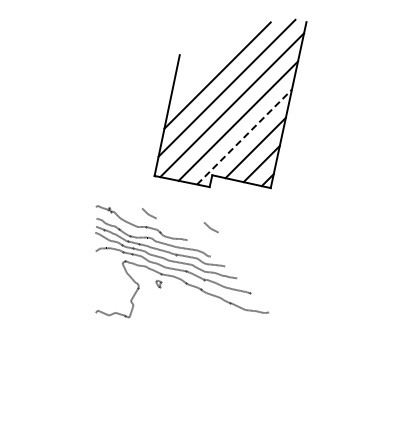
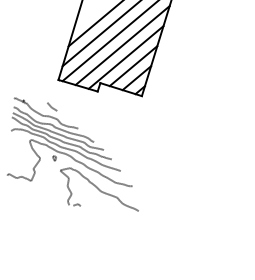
line: (244, 136) -> (126, 57), dashed -> solid
curve: (210, 227) -> (95, 120), removed
part: (223, 320) -> (99, 189), added

